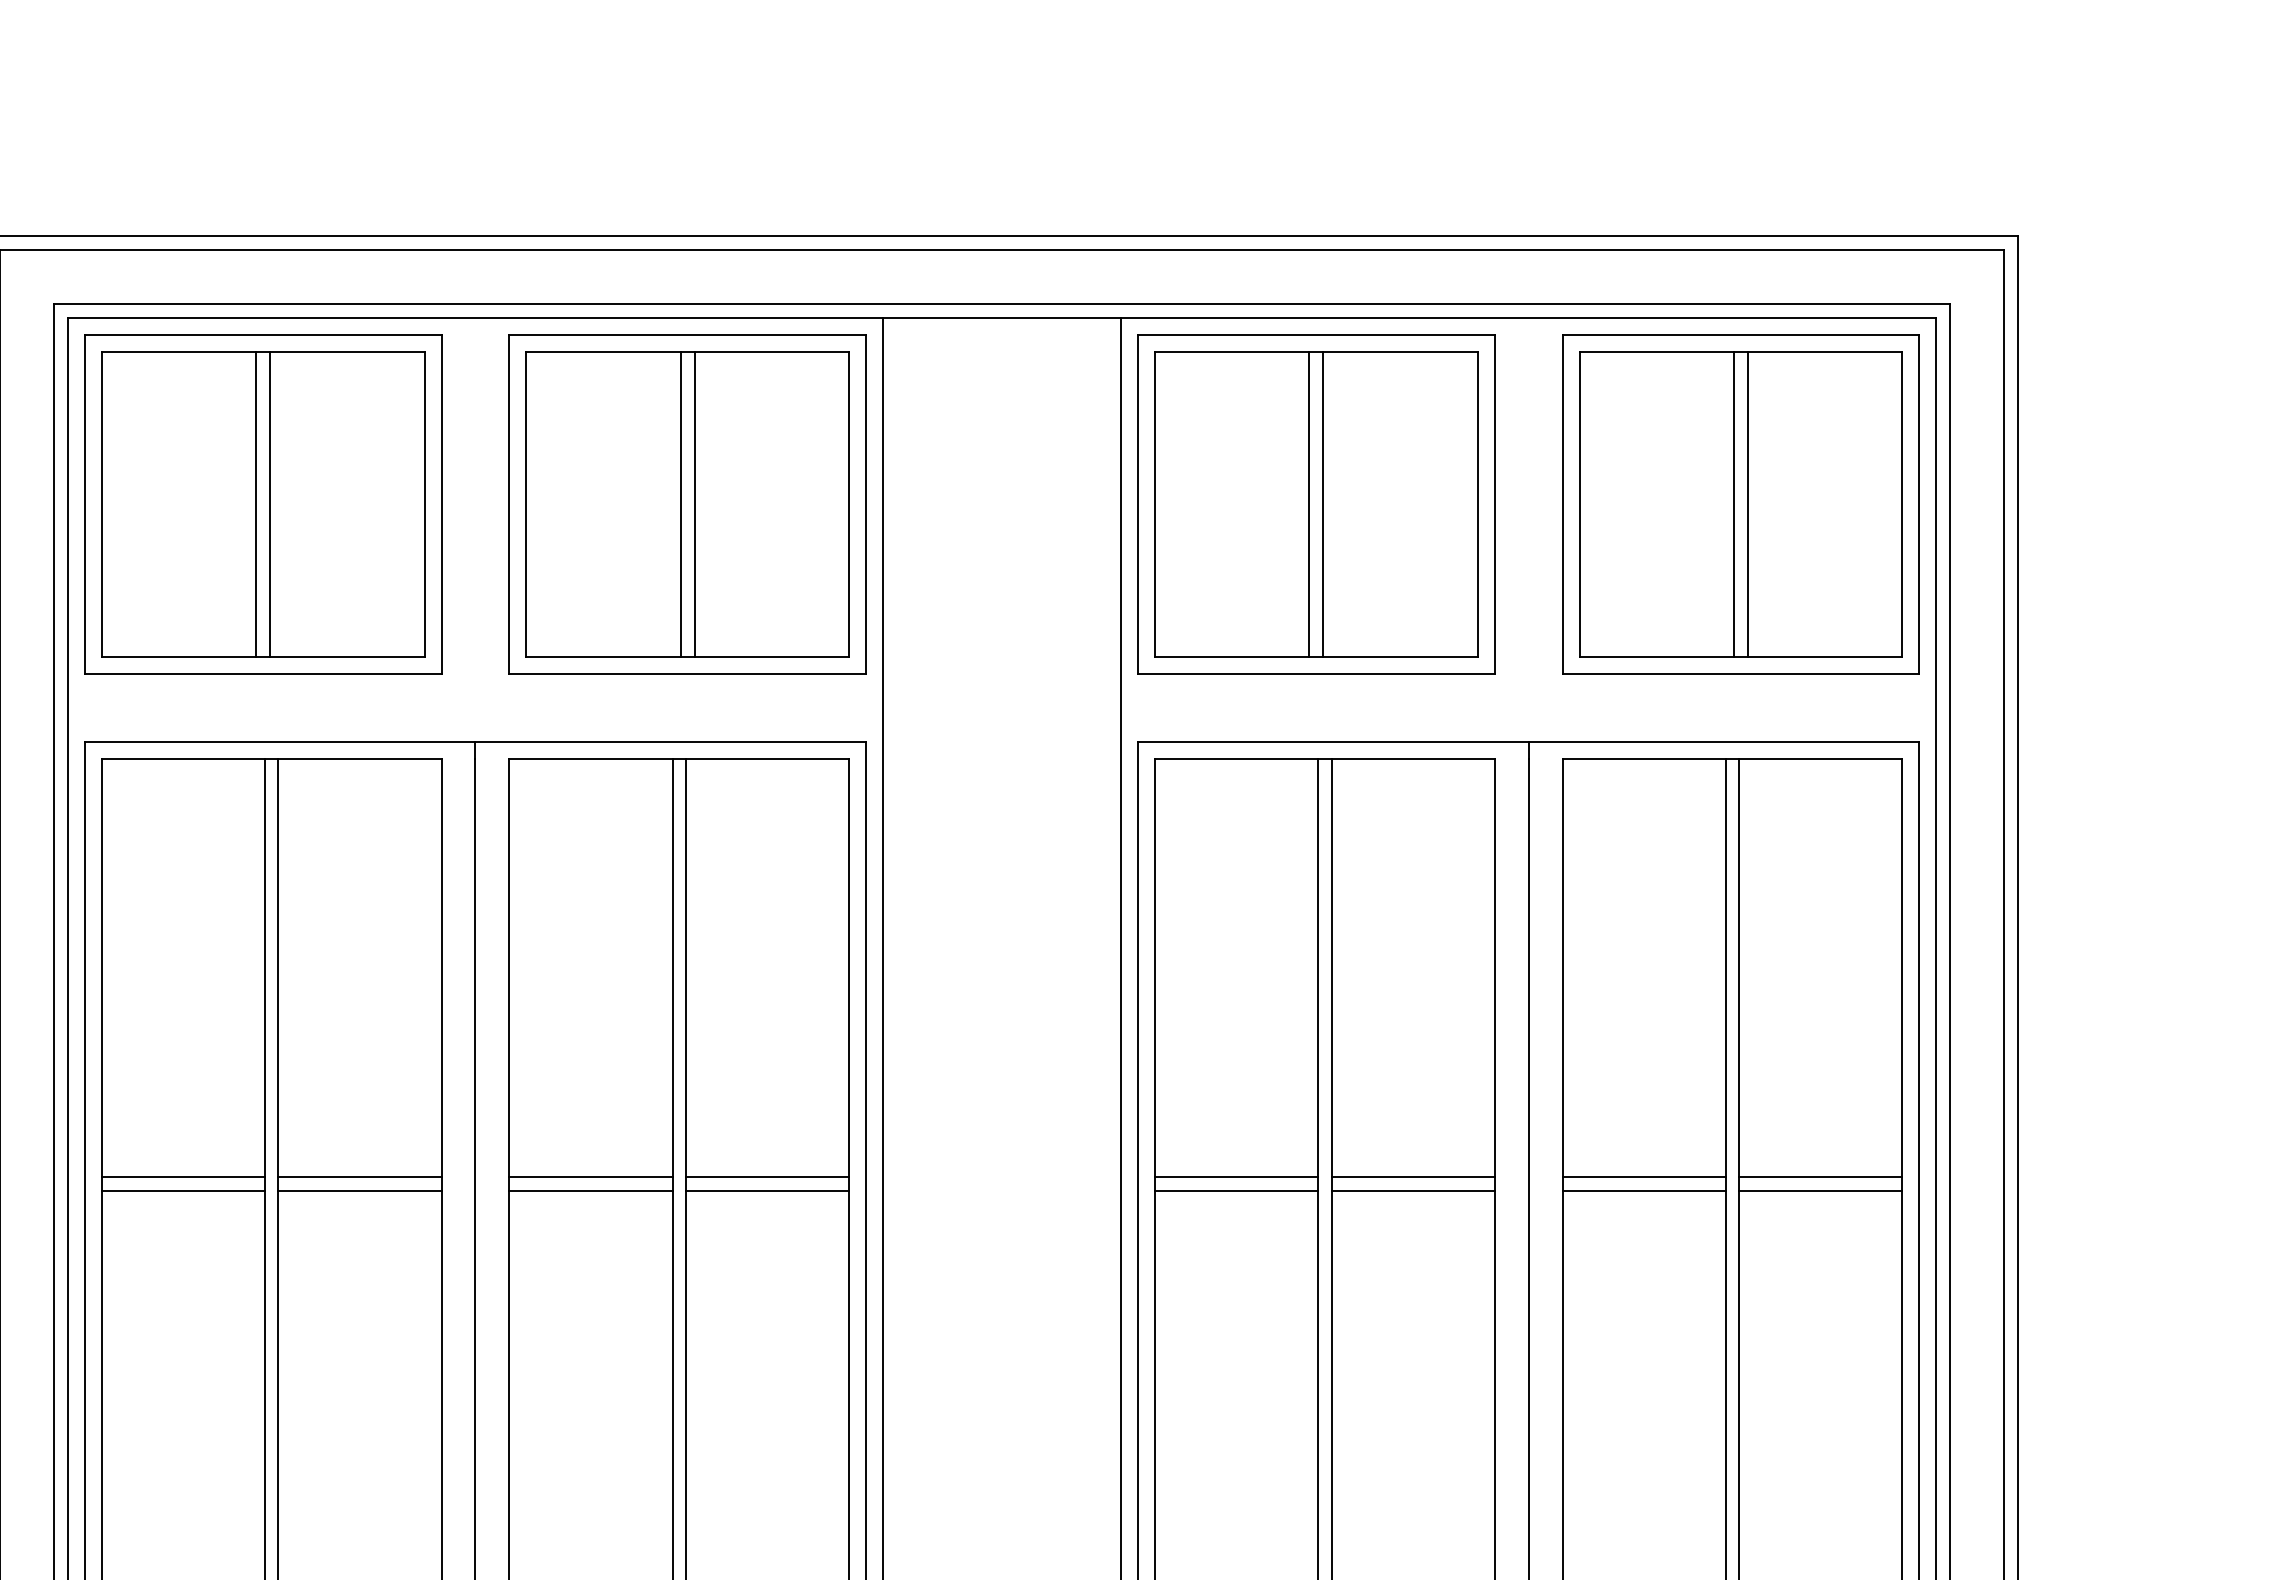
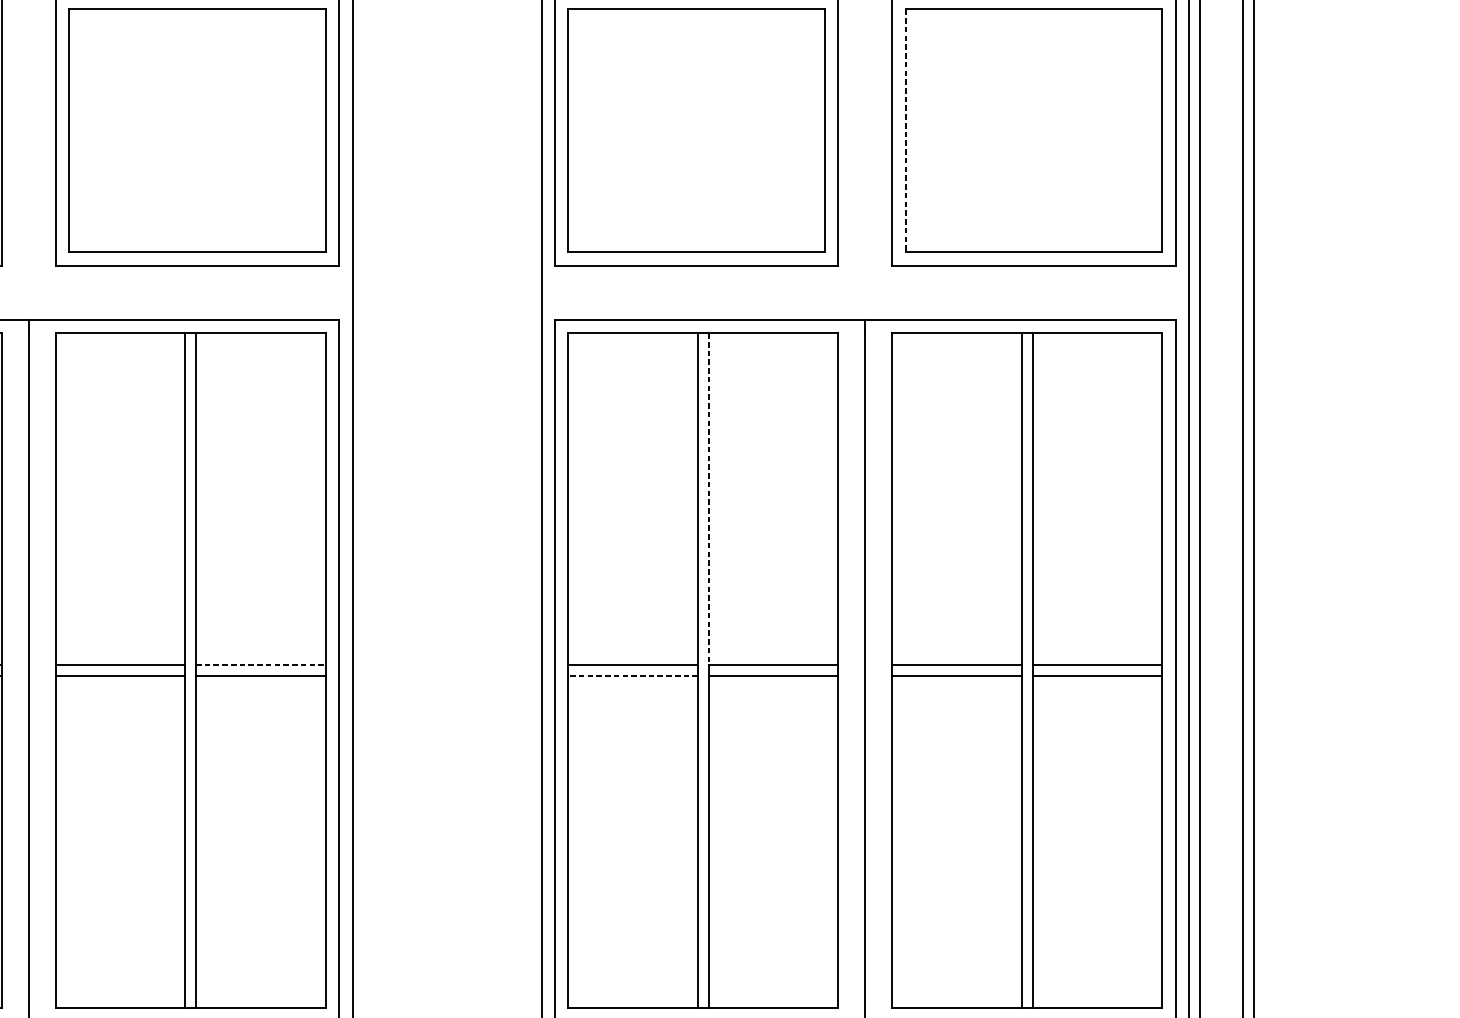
line: (681, 504) -> (192, 130), removed
line: (694, 504) -> (202, 130), removed
line: (1309, 504) -> (691, 130), removed
line: (1323, 504) -> (702, 130), removed
line: (1579, 504) -> (905, 130), solid -> dashed
line: (1734, 504) -> (1028, 130), removed
line: (1747, 504) -> (1039, 130), removed
line: (1331, 968) -> (708, 499), solid -> dashed
line: (767, 1177) -> (260, 665), solid -> dashed
line: (1236, 1190) -> (633, 675), solid -> dashed

